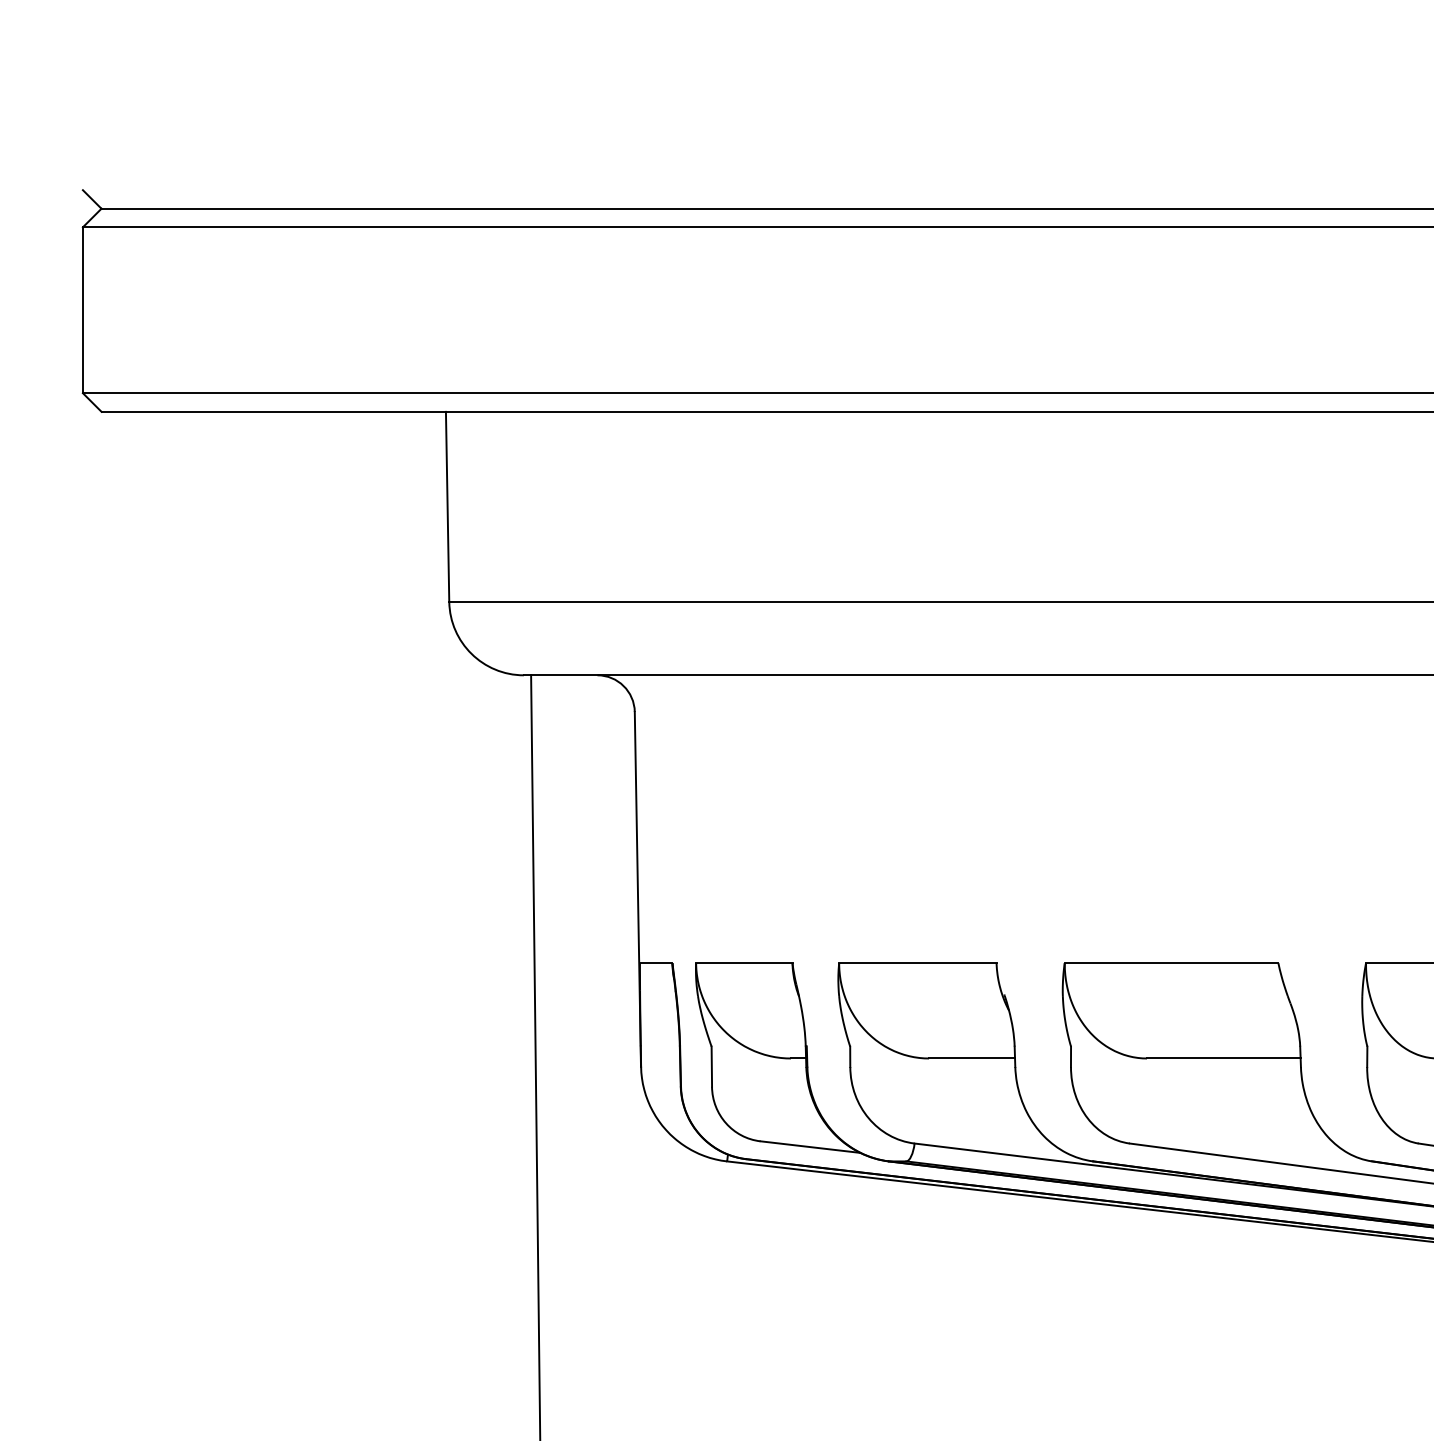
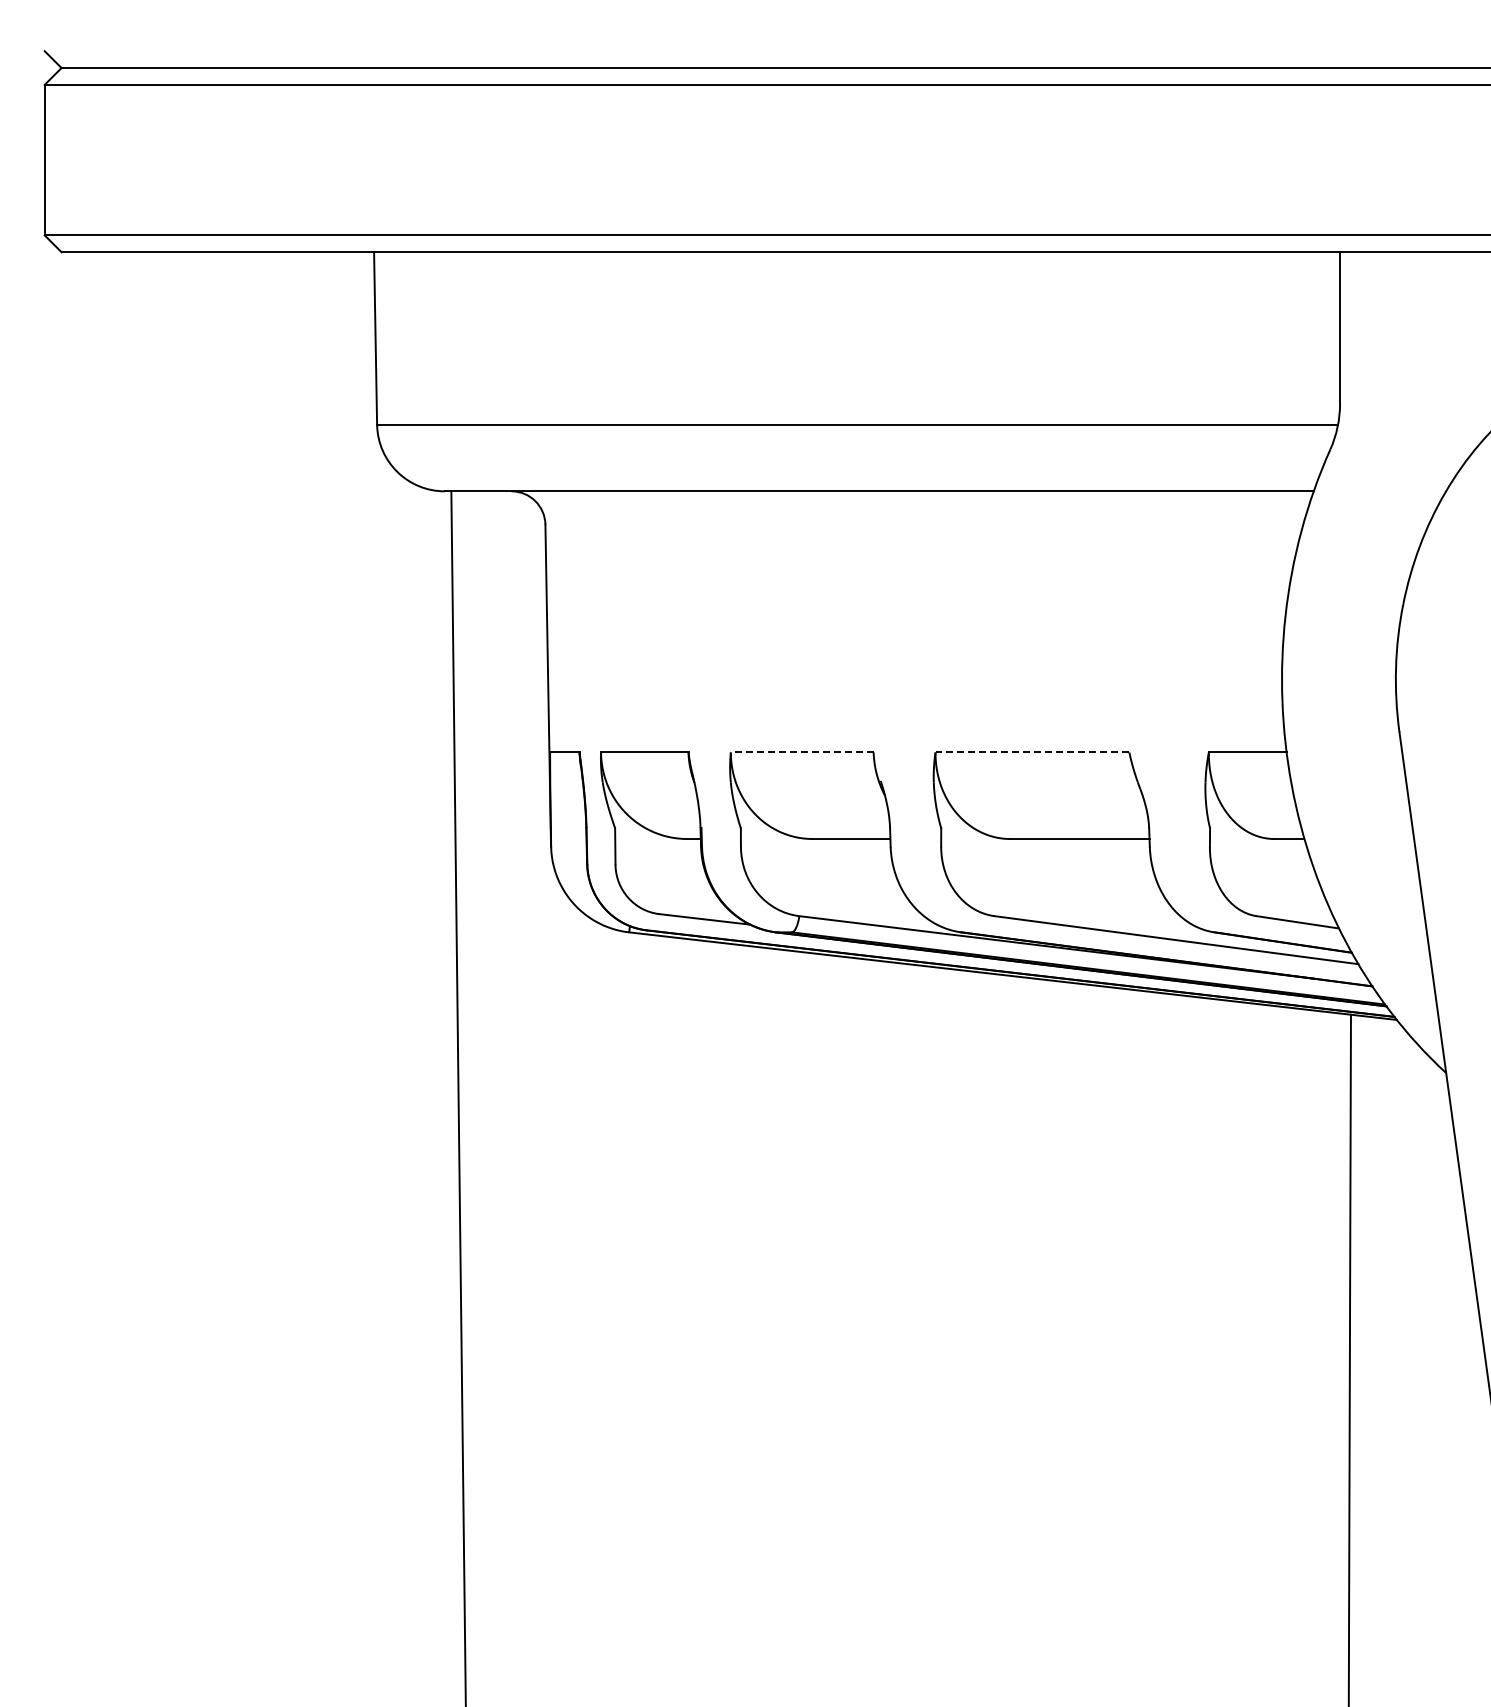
line: (917, 963) -> (801, 752), solid -> dashed
line: (1171, 963) -> (1032, 752), solid -> dashed

